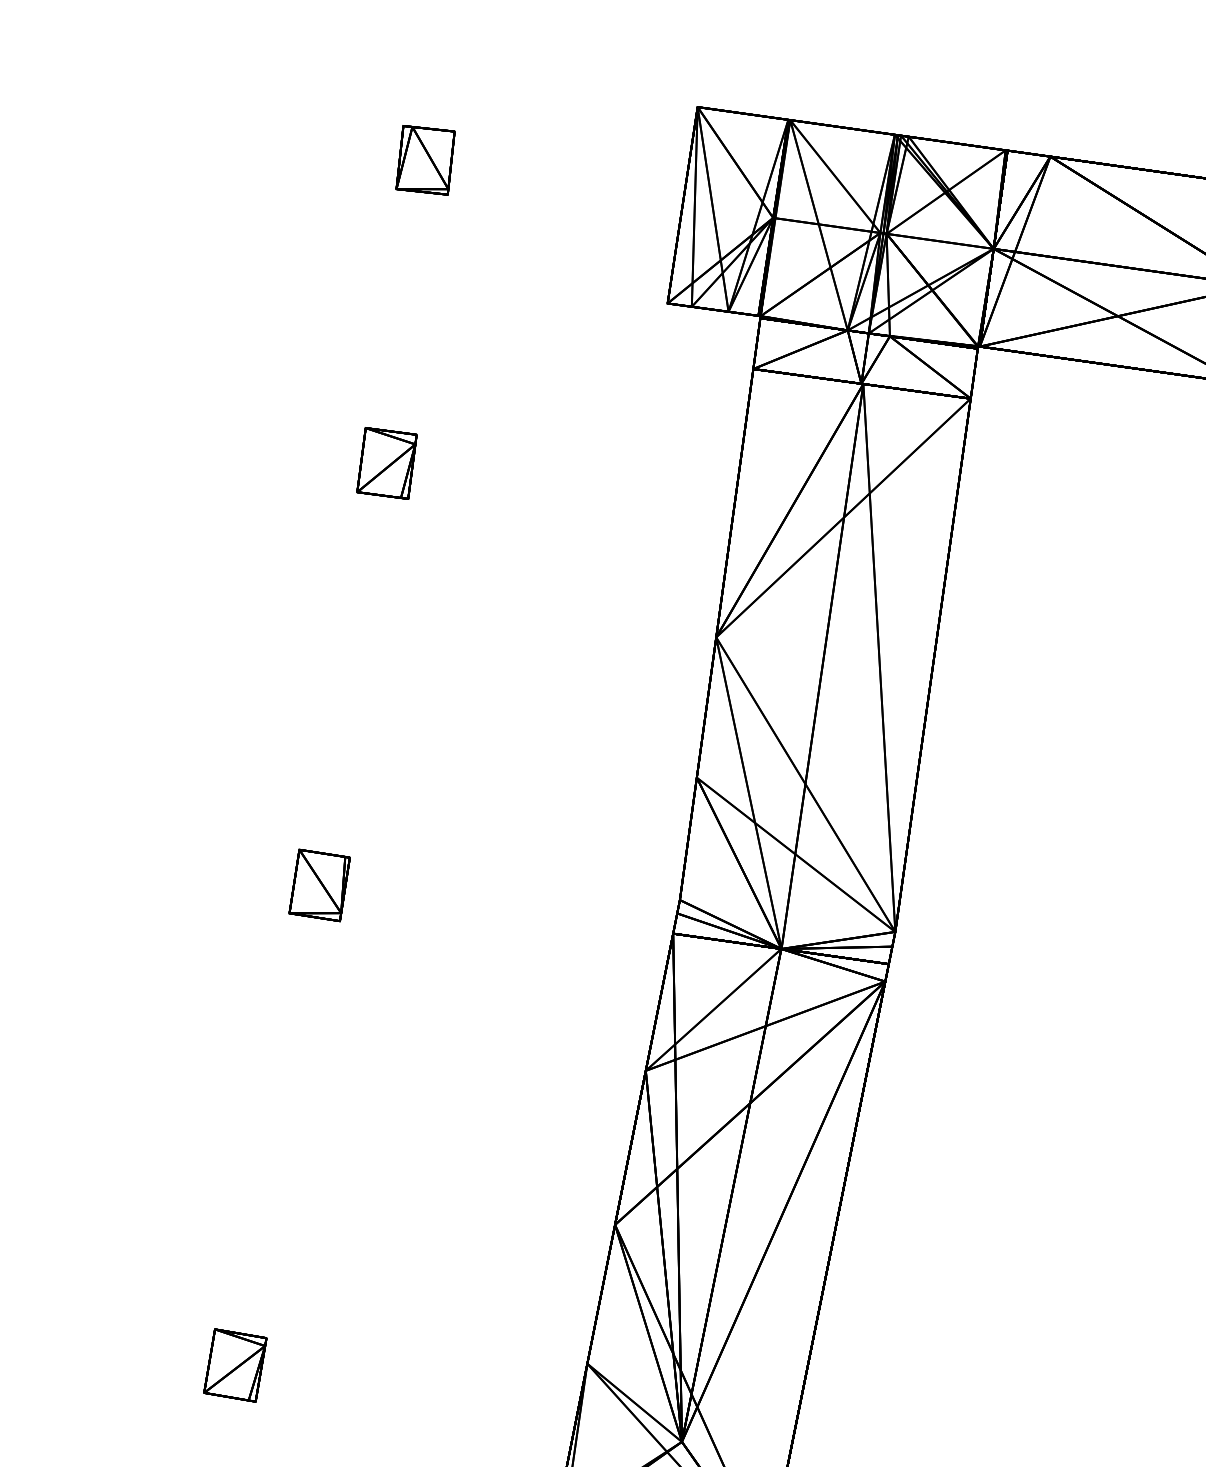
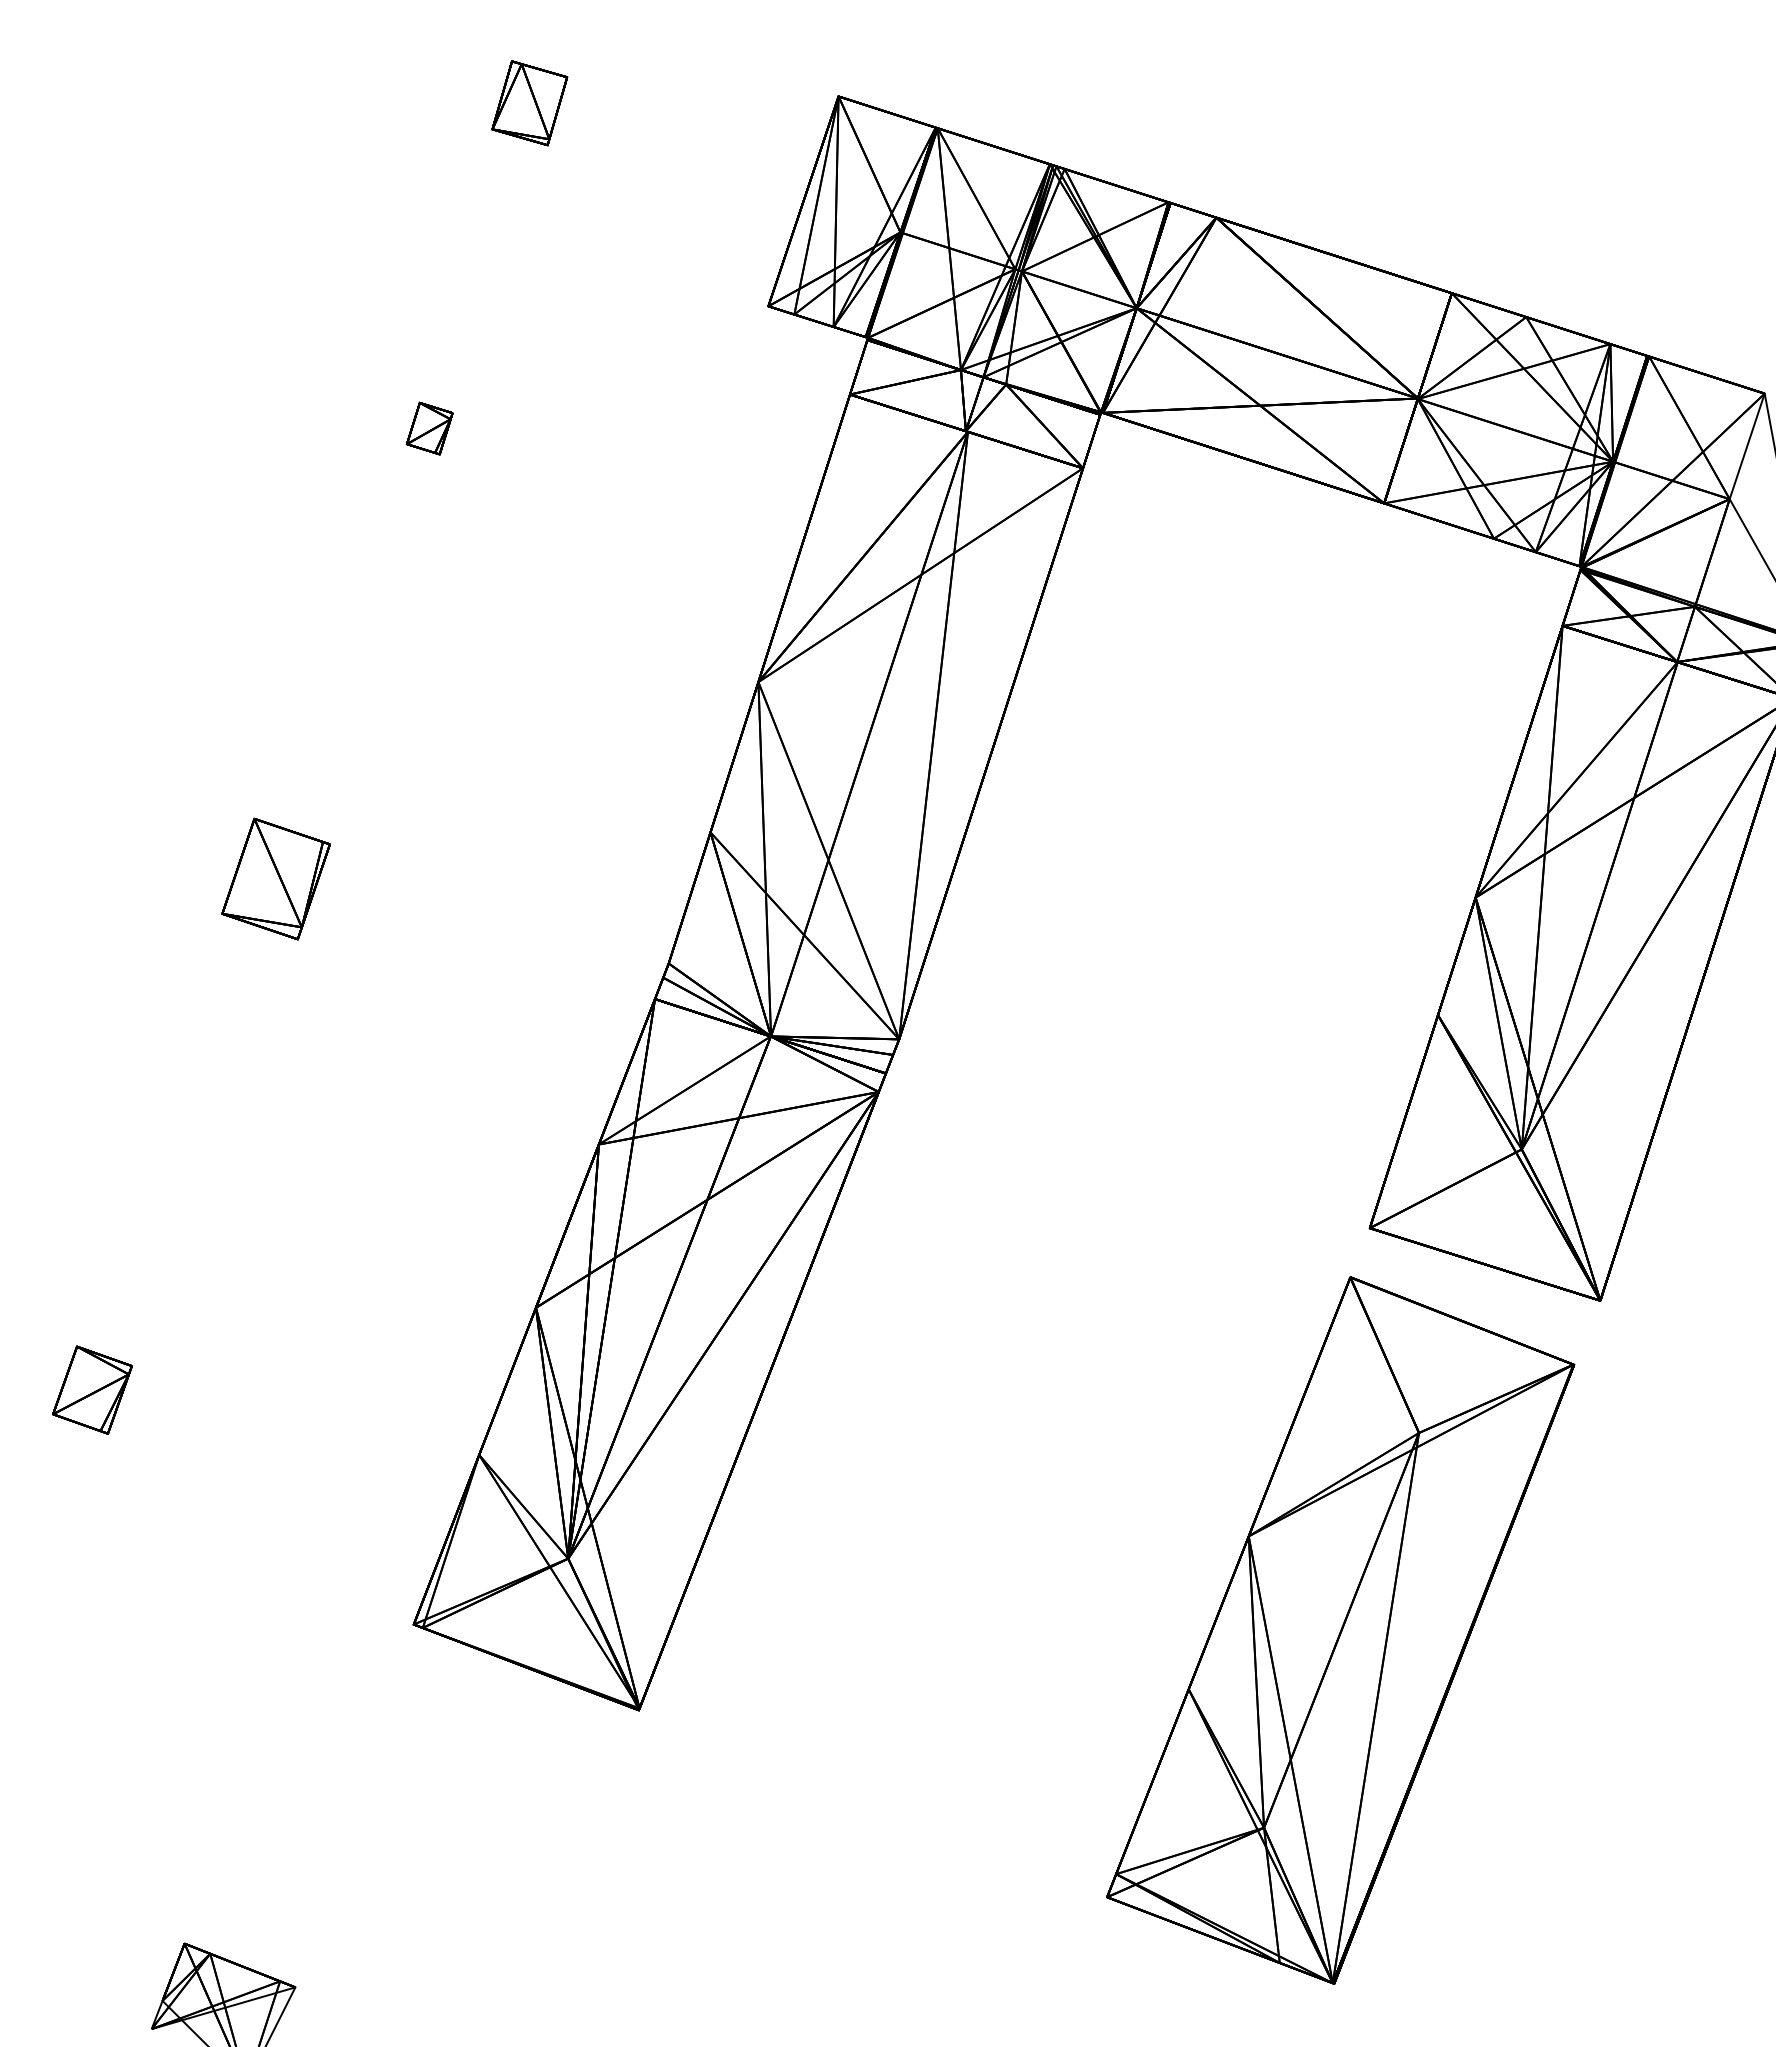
part: (386, 463) -> (429, 428), size x0.6
part: (319, 885) -> (275, 879), size x1.4

